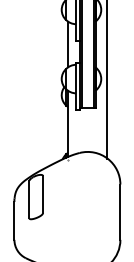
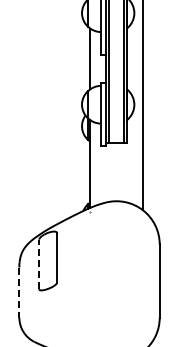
line: (29, 199) -> (39, 264), solid -> dashed
line: (14, 221) -> (19, 293), solid -> dashed

